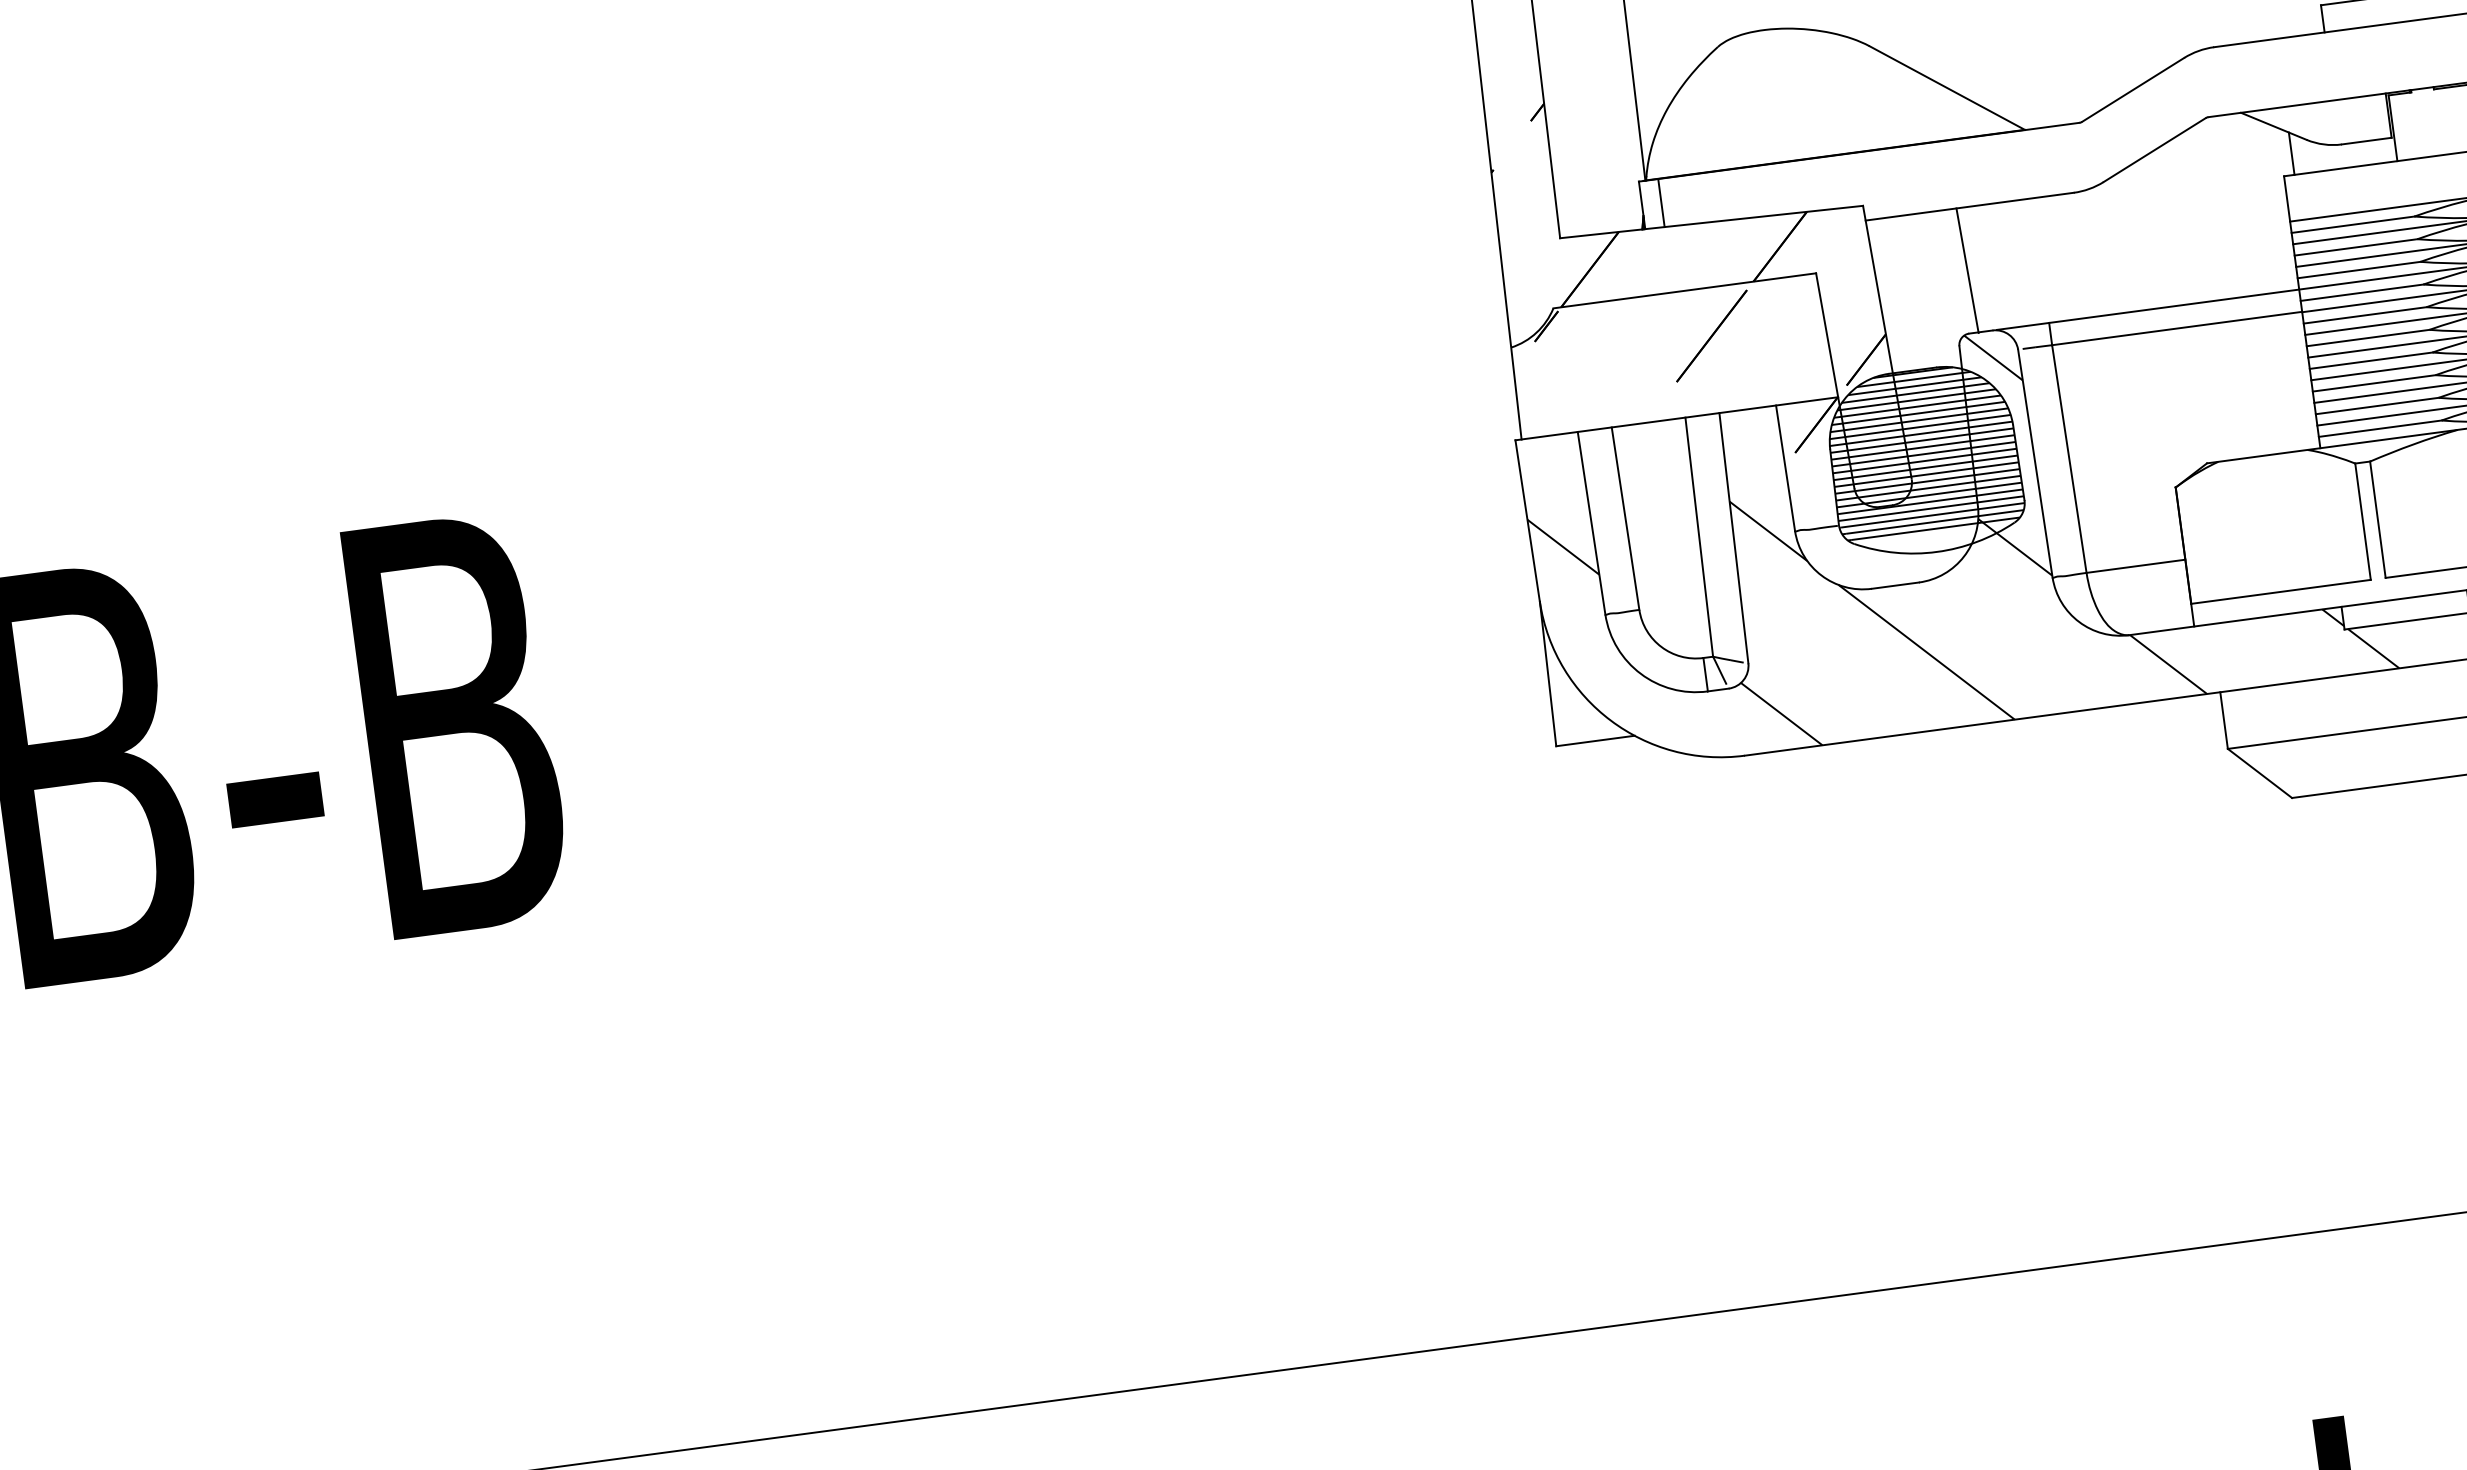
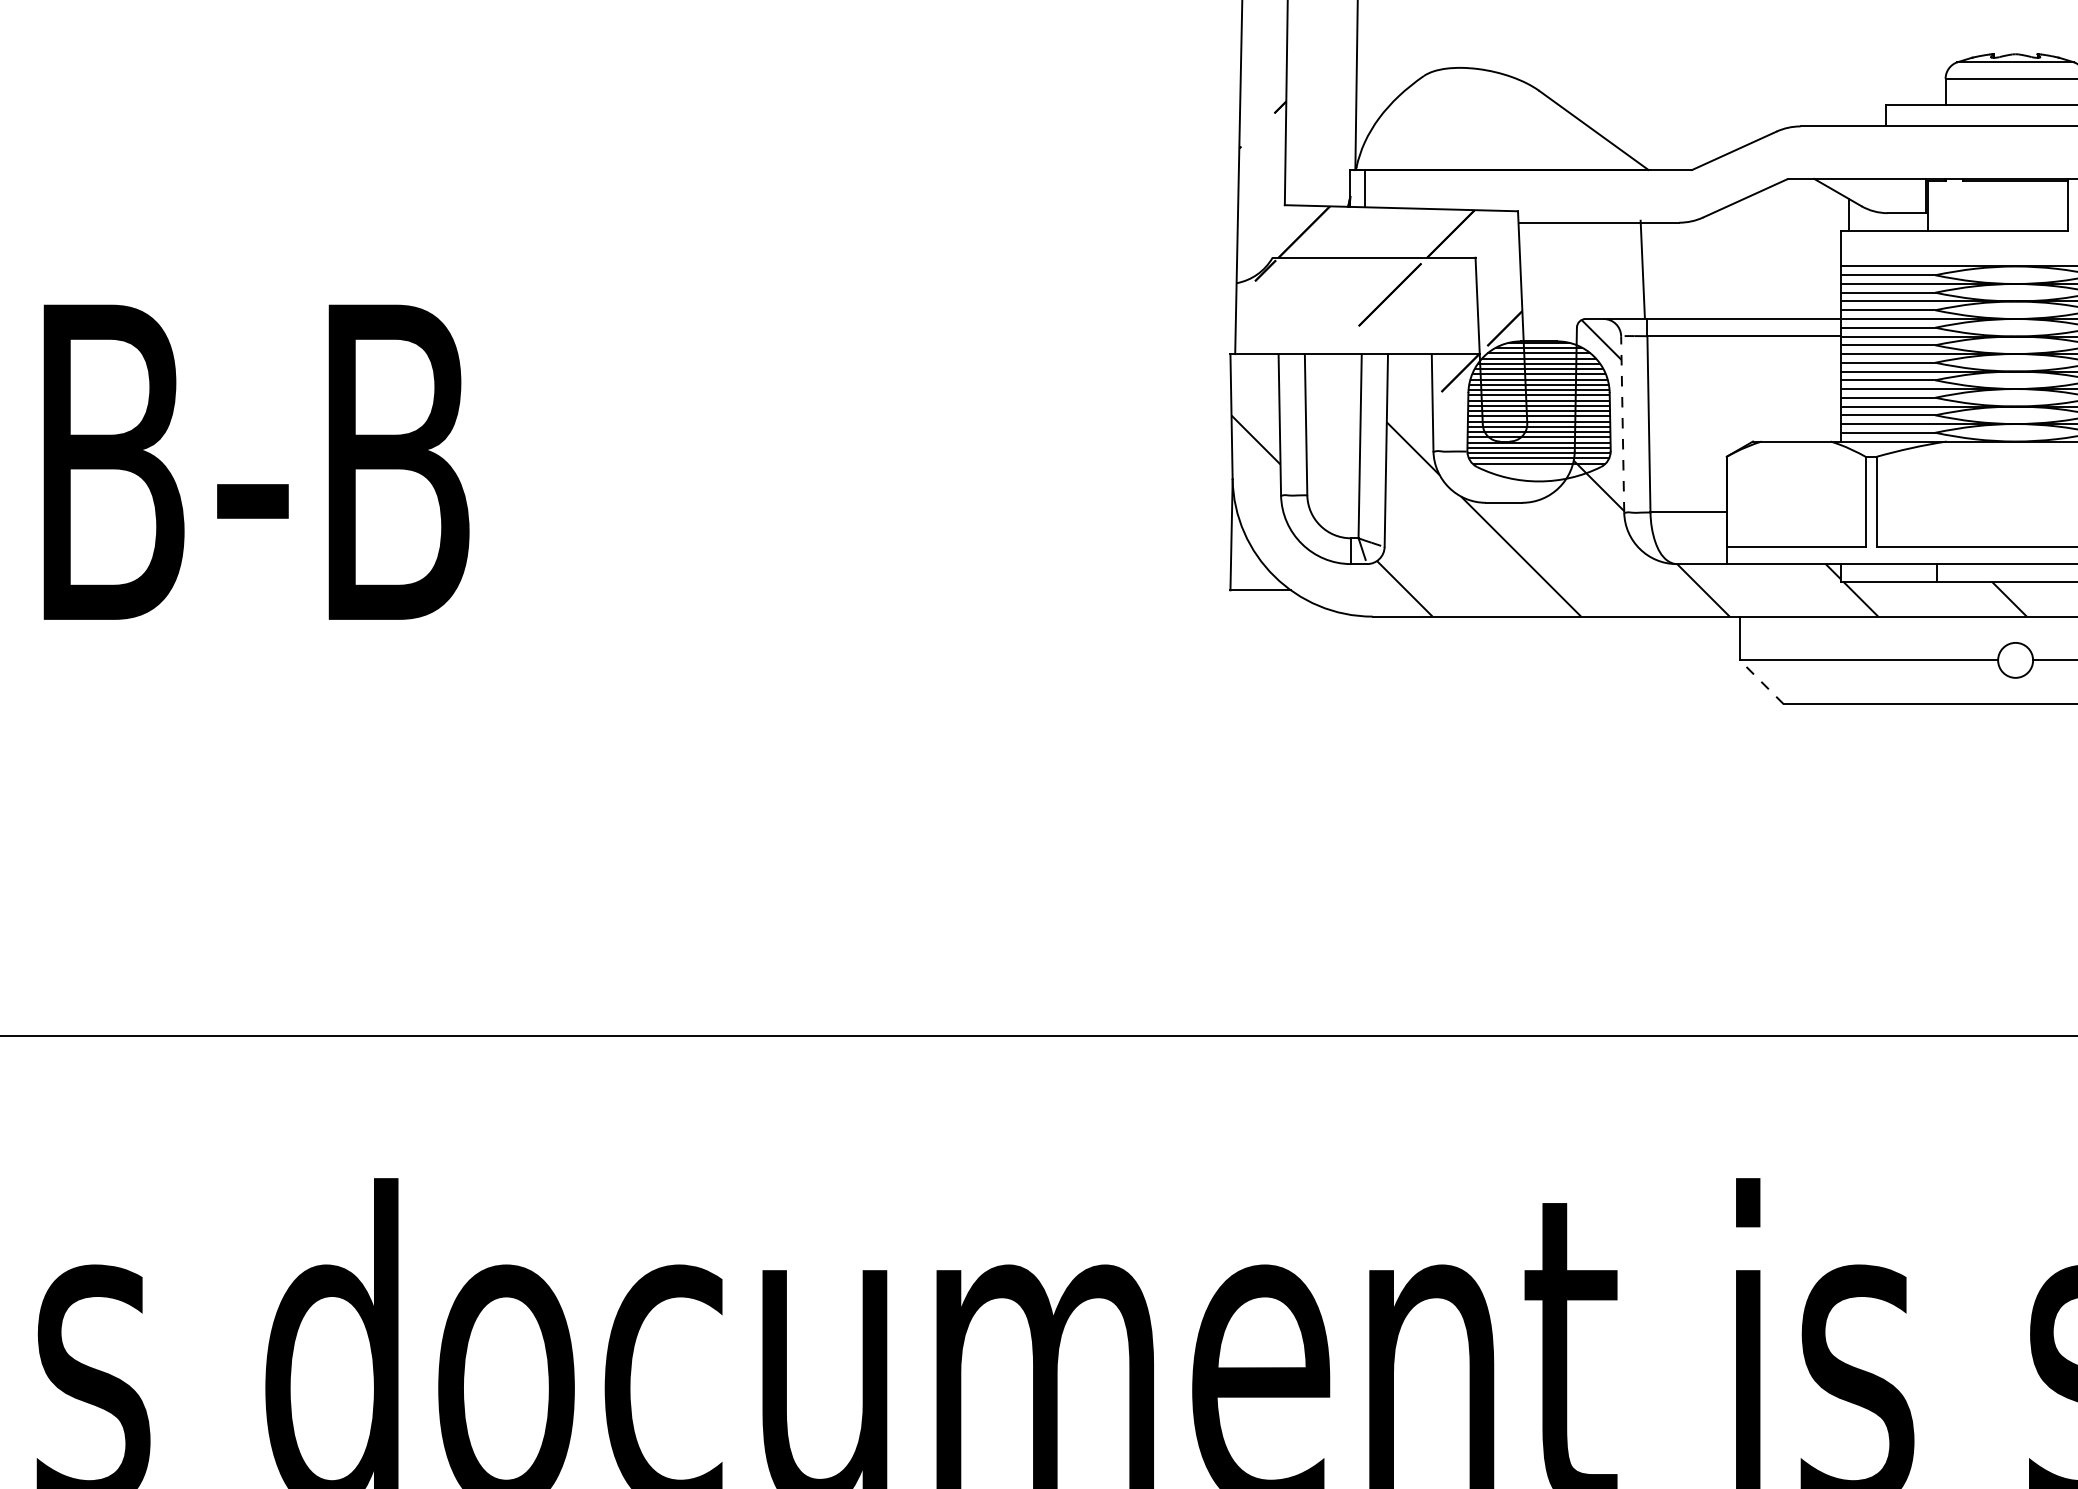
line: (1967, 269) -> (1642, 268), moved
line: (2034, 462) -> (1622, 423), solid -> dashed
line: (2259, 773) -> (1761, 682), solid -> dashed

